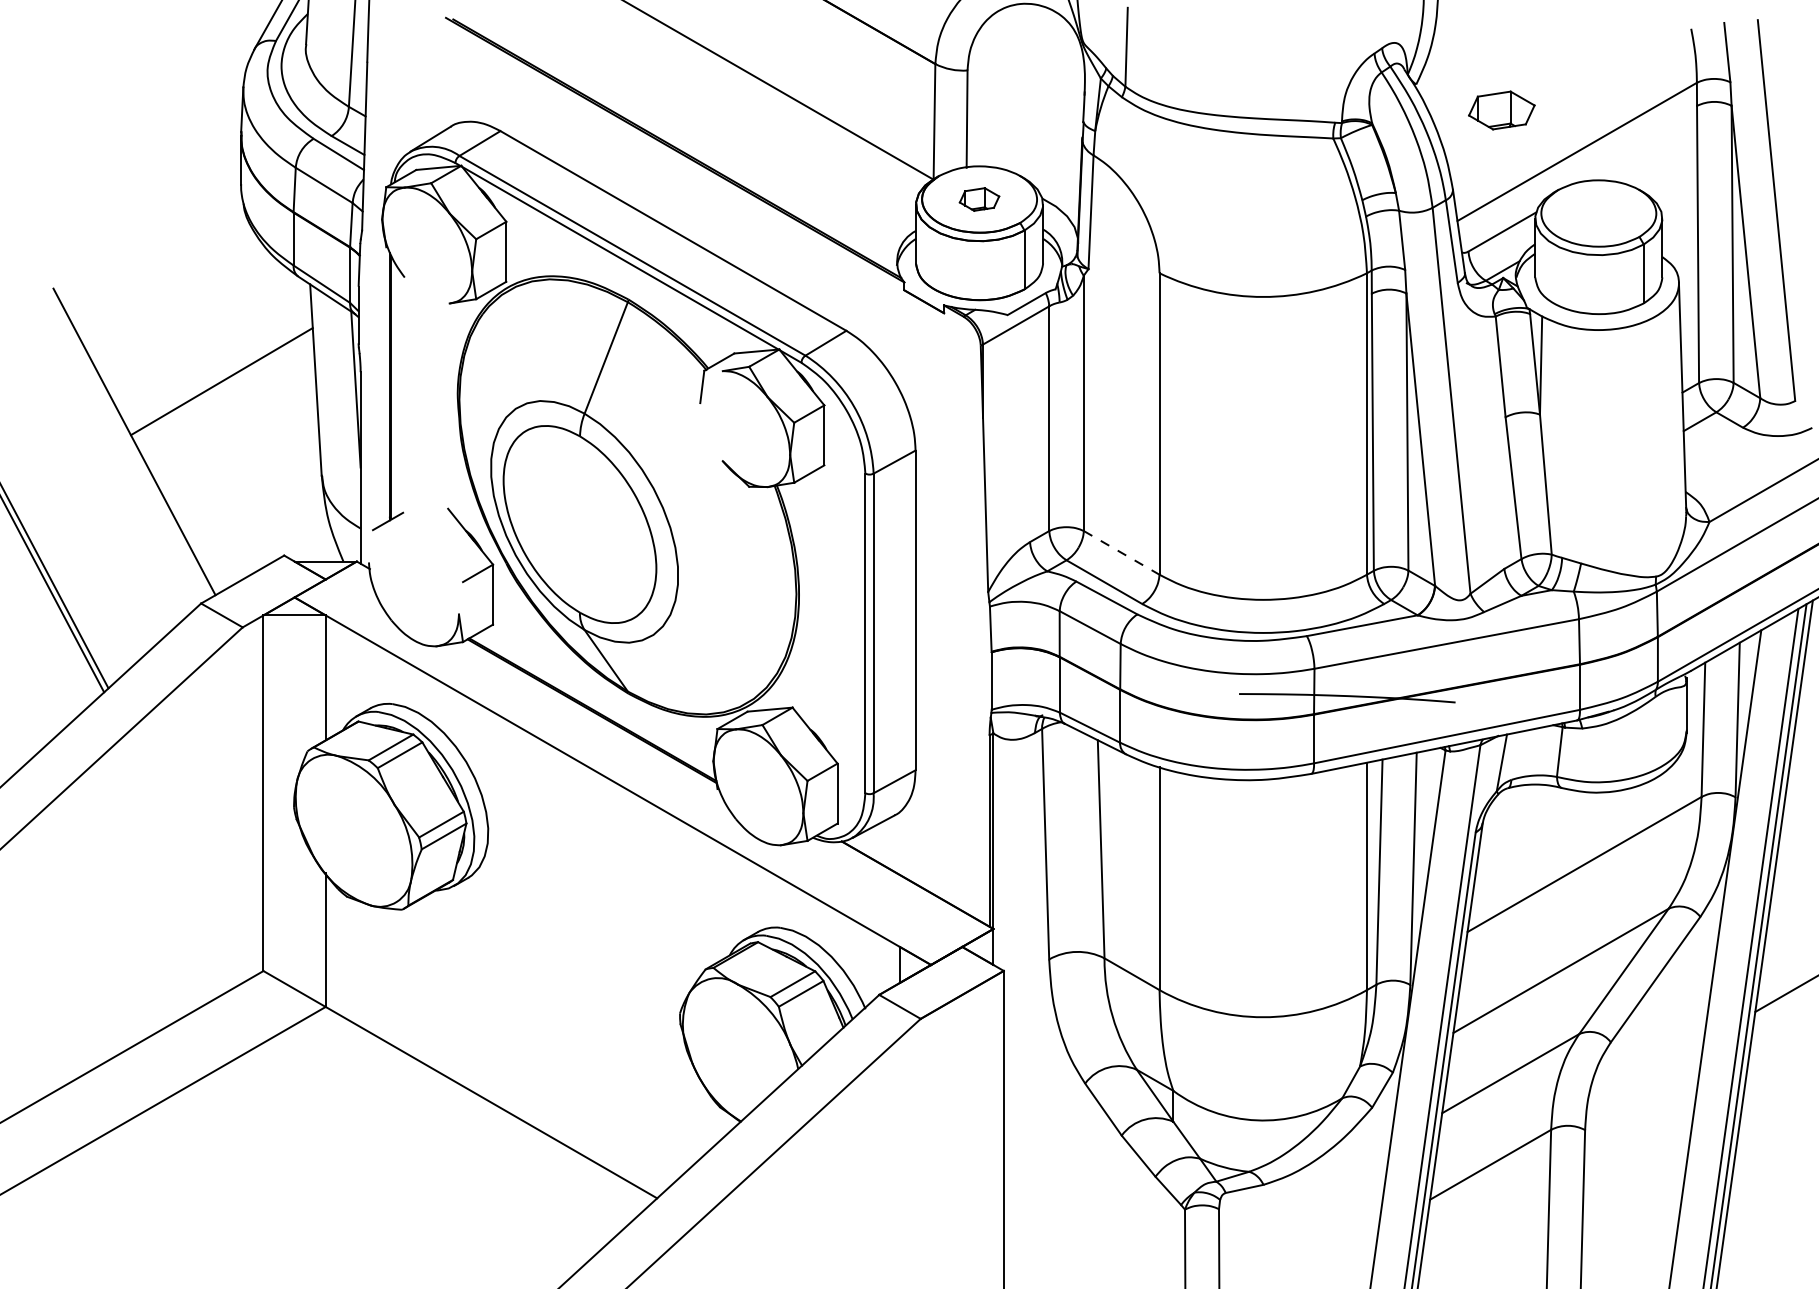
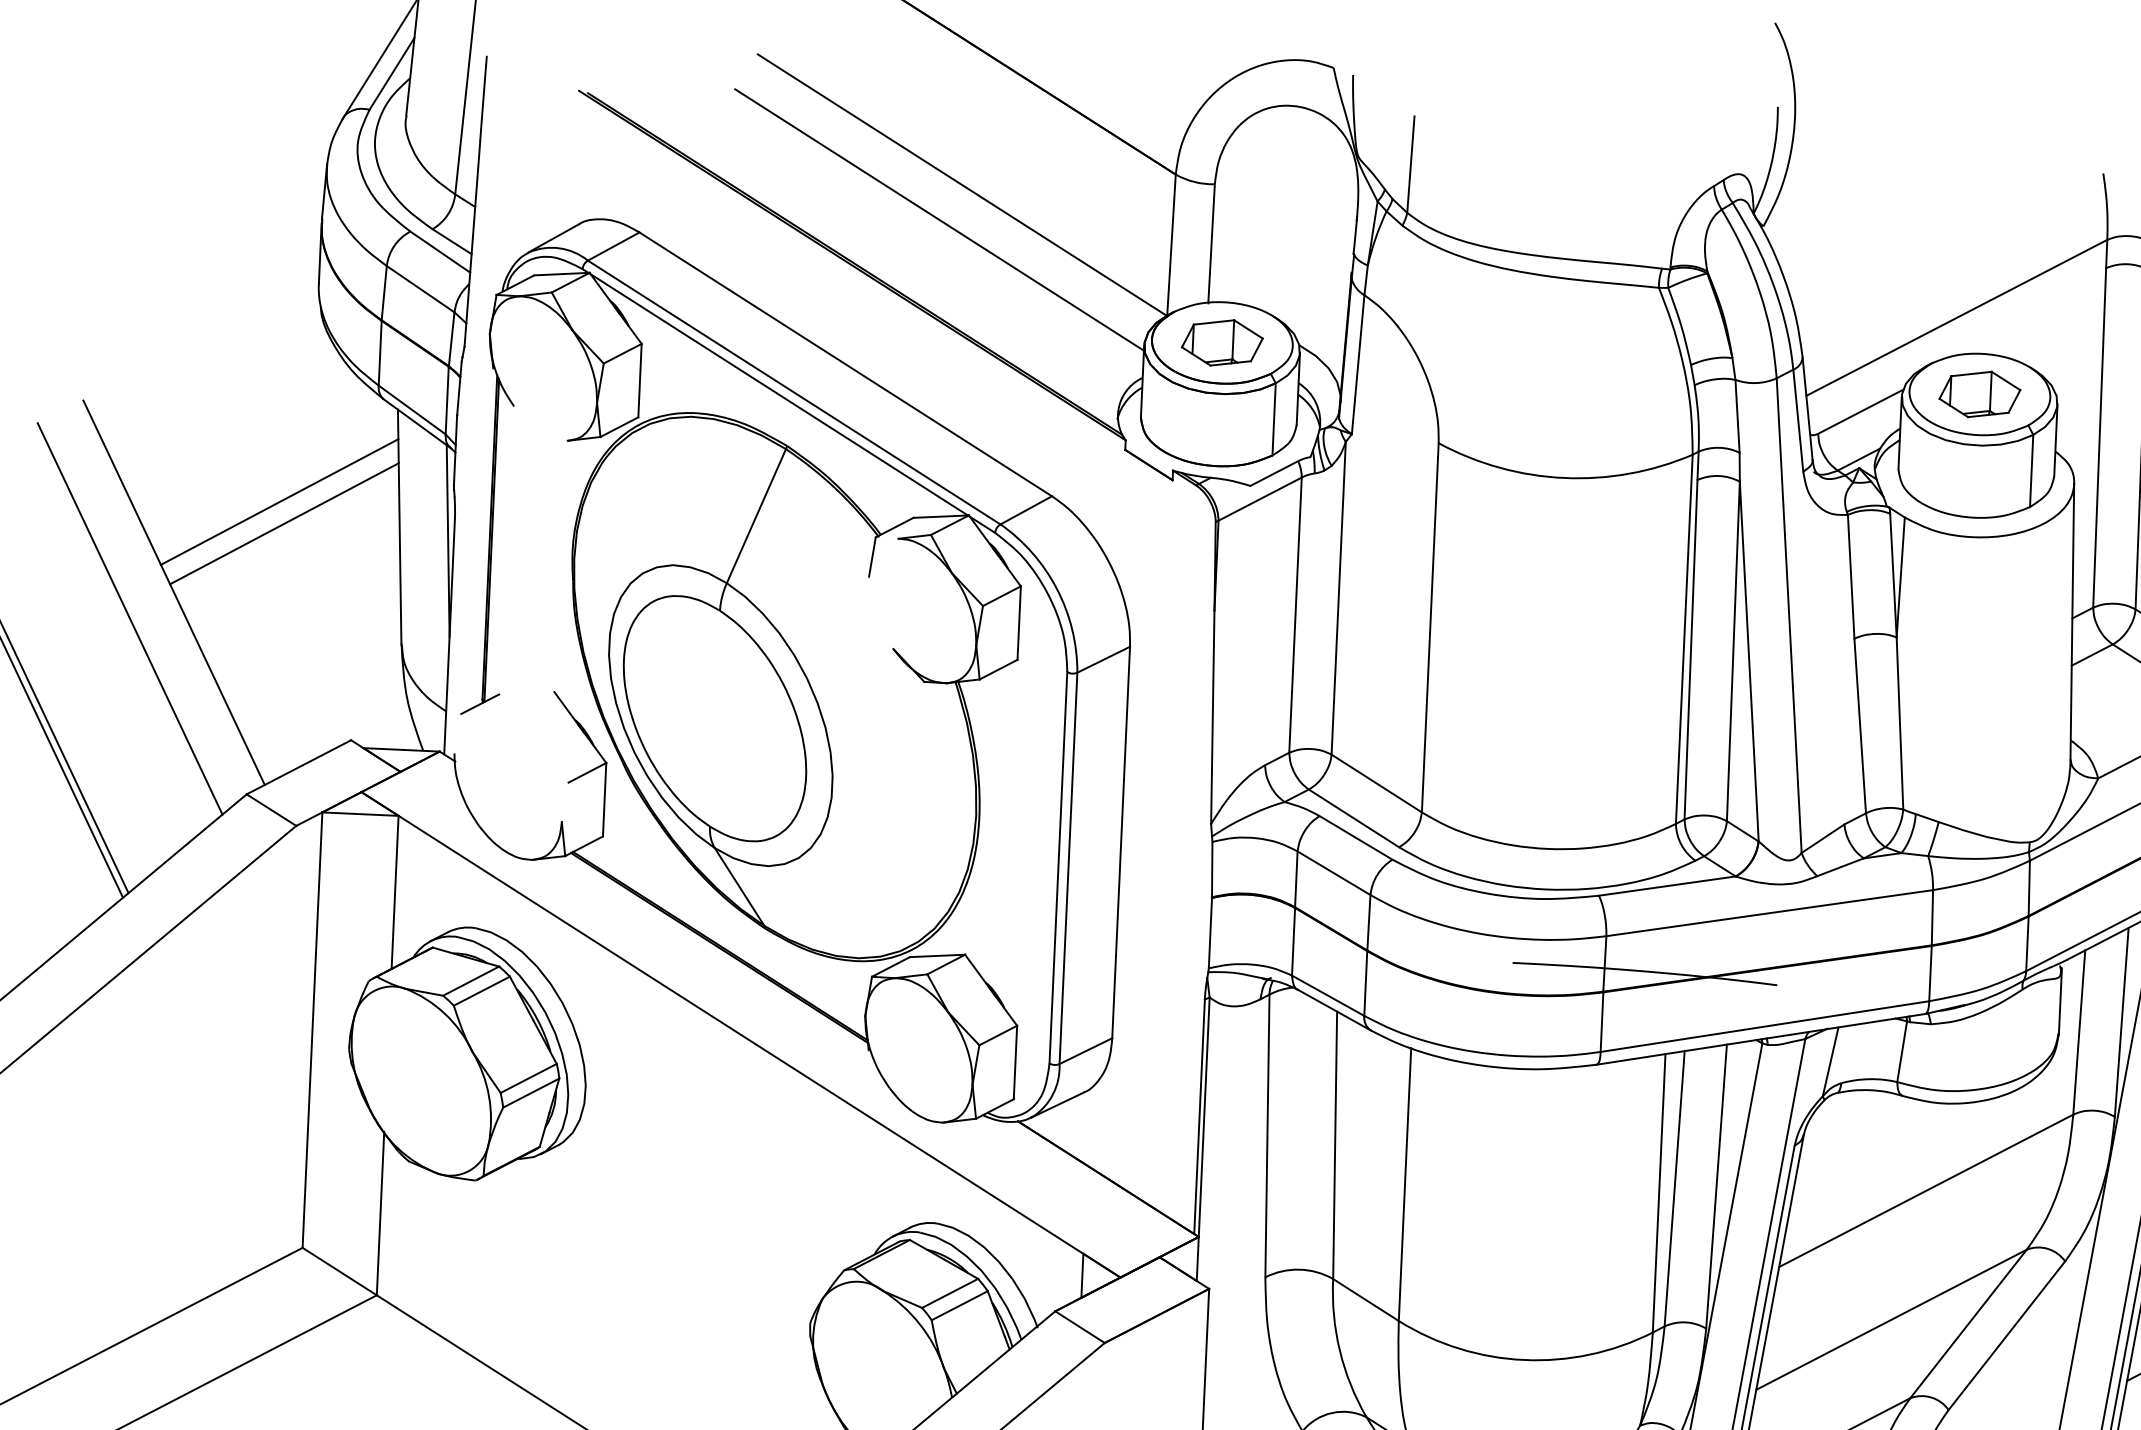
line: (744, 109) -> (939, 219), added
part: (1501, 110) -> (1979, 394), moved
part: (979, 199) -> (1222, 342), size x1.67
line: (216, 363) -> (278, 501), added
line: (99, 464) -> (129, 618), added
line: (1121, 552) -> (1376, 783), dashed -> solid

